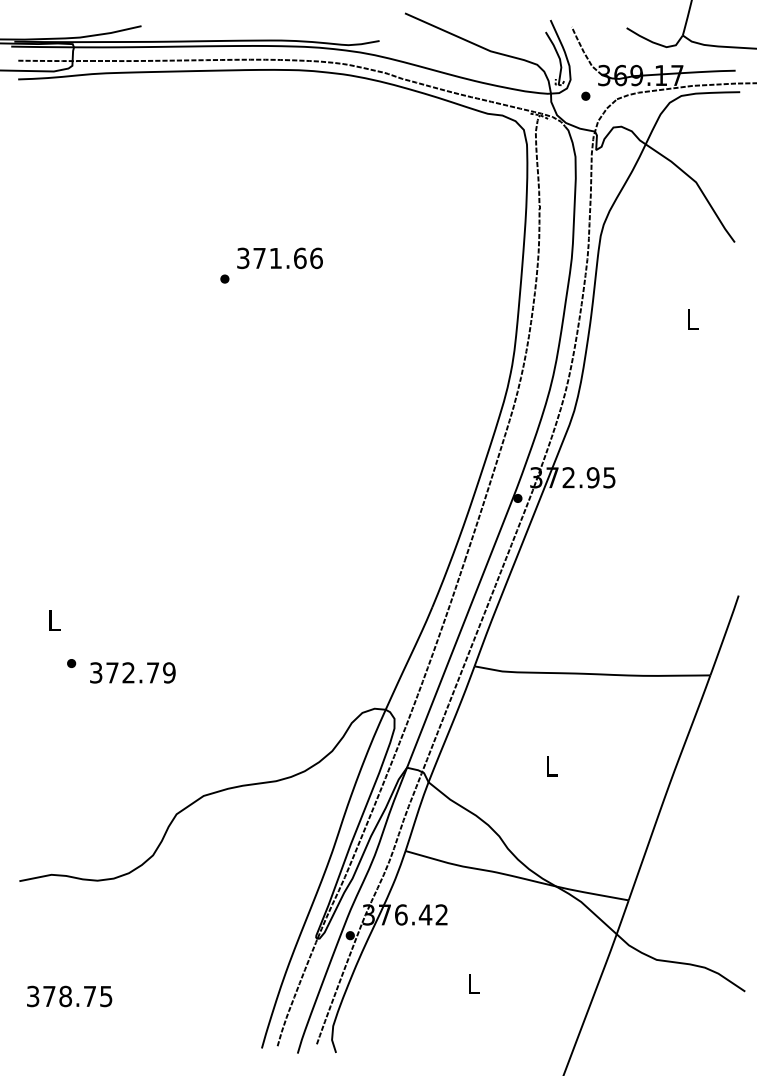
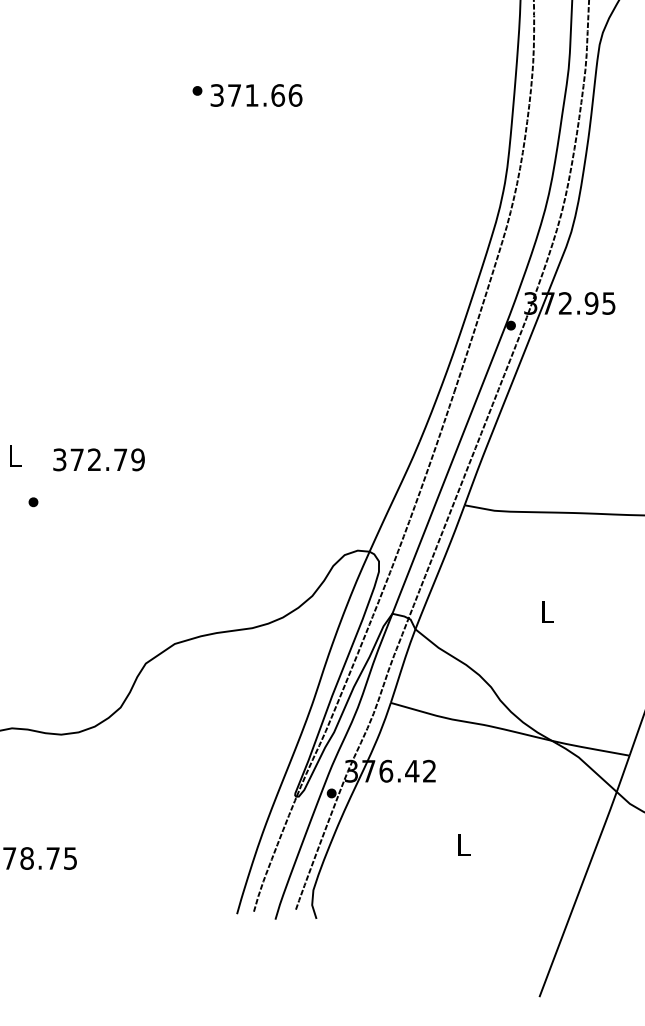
text: (279, 258) -> (255, 95), moved
text: (132, 672) -> (98, 459), moved

